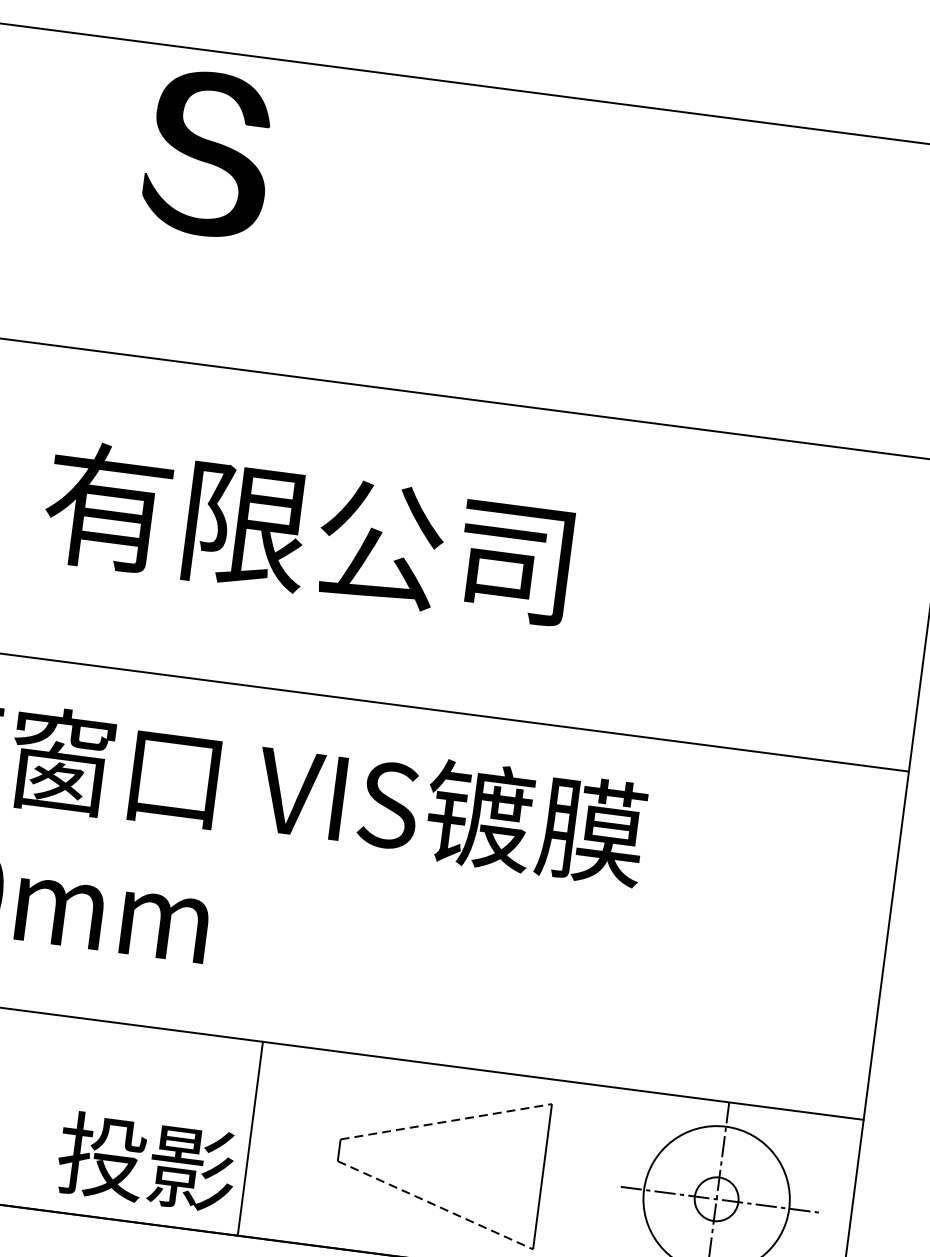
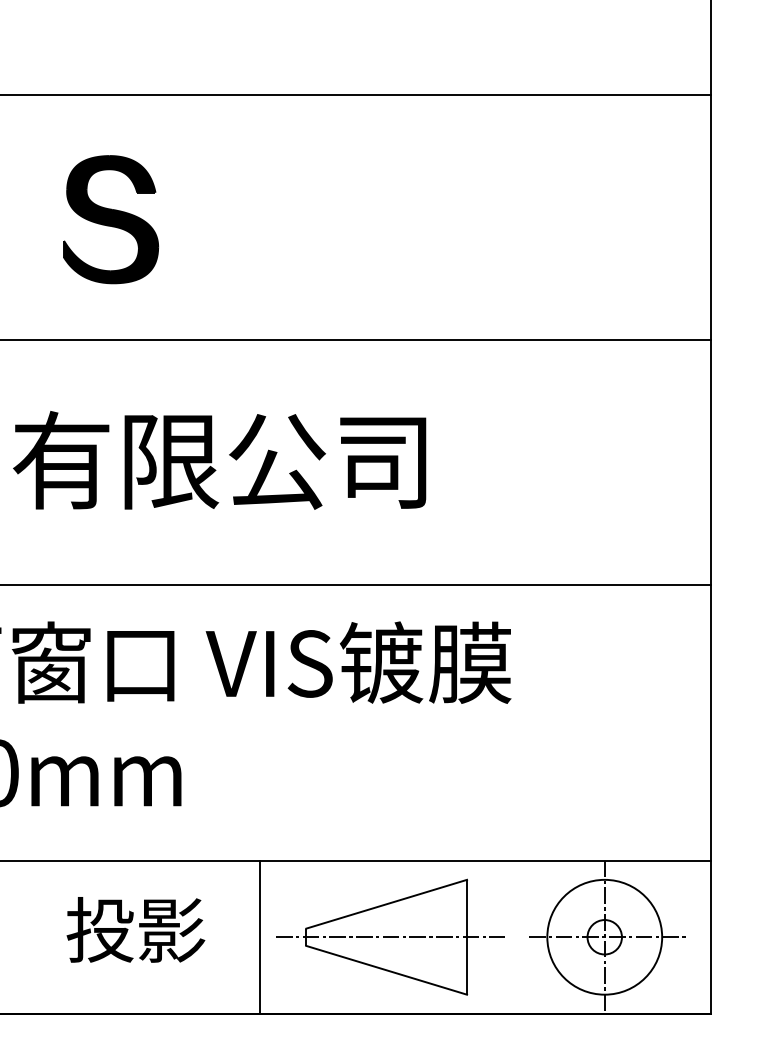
part: (209, 154) -> (111, 219), moved
line: (447, 1122) -> (387, 904), dashed -> solid
line: (249, 1137) -> (259, 936), moved
text: (146, 1161) -> (135, 929), moved
line: (445, 1164) -> (390, 937), added
line: (436, 1205) -> (387, 970), dashed -> solid

